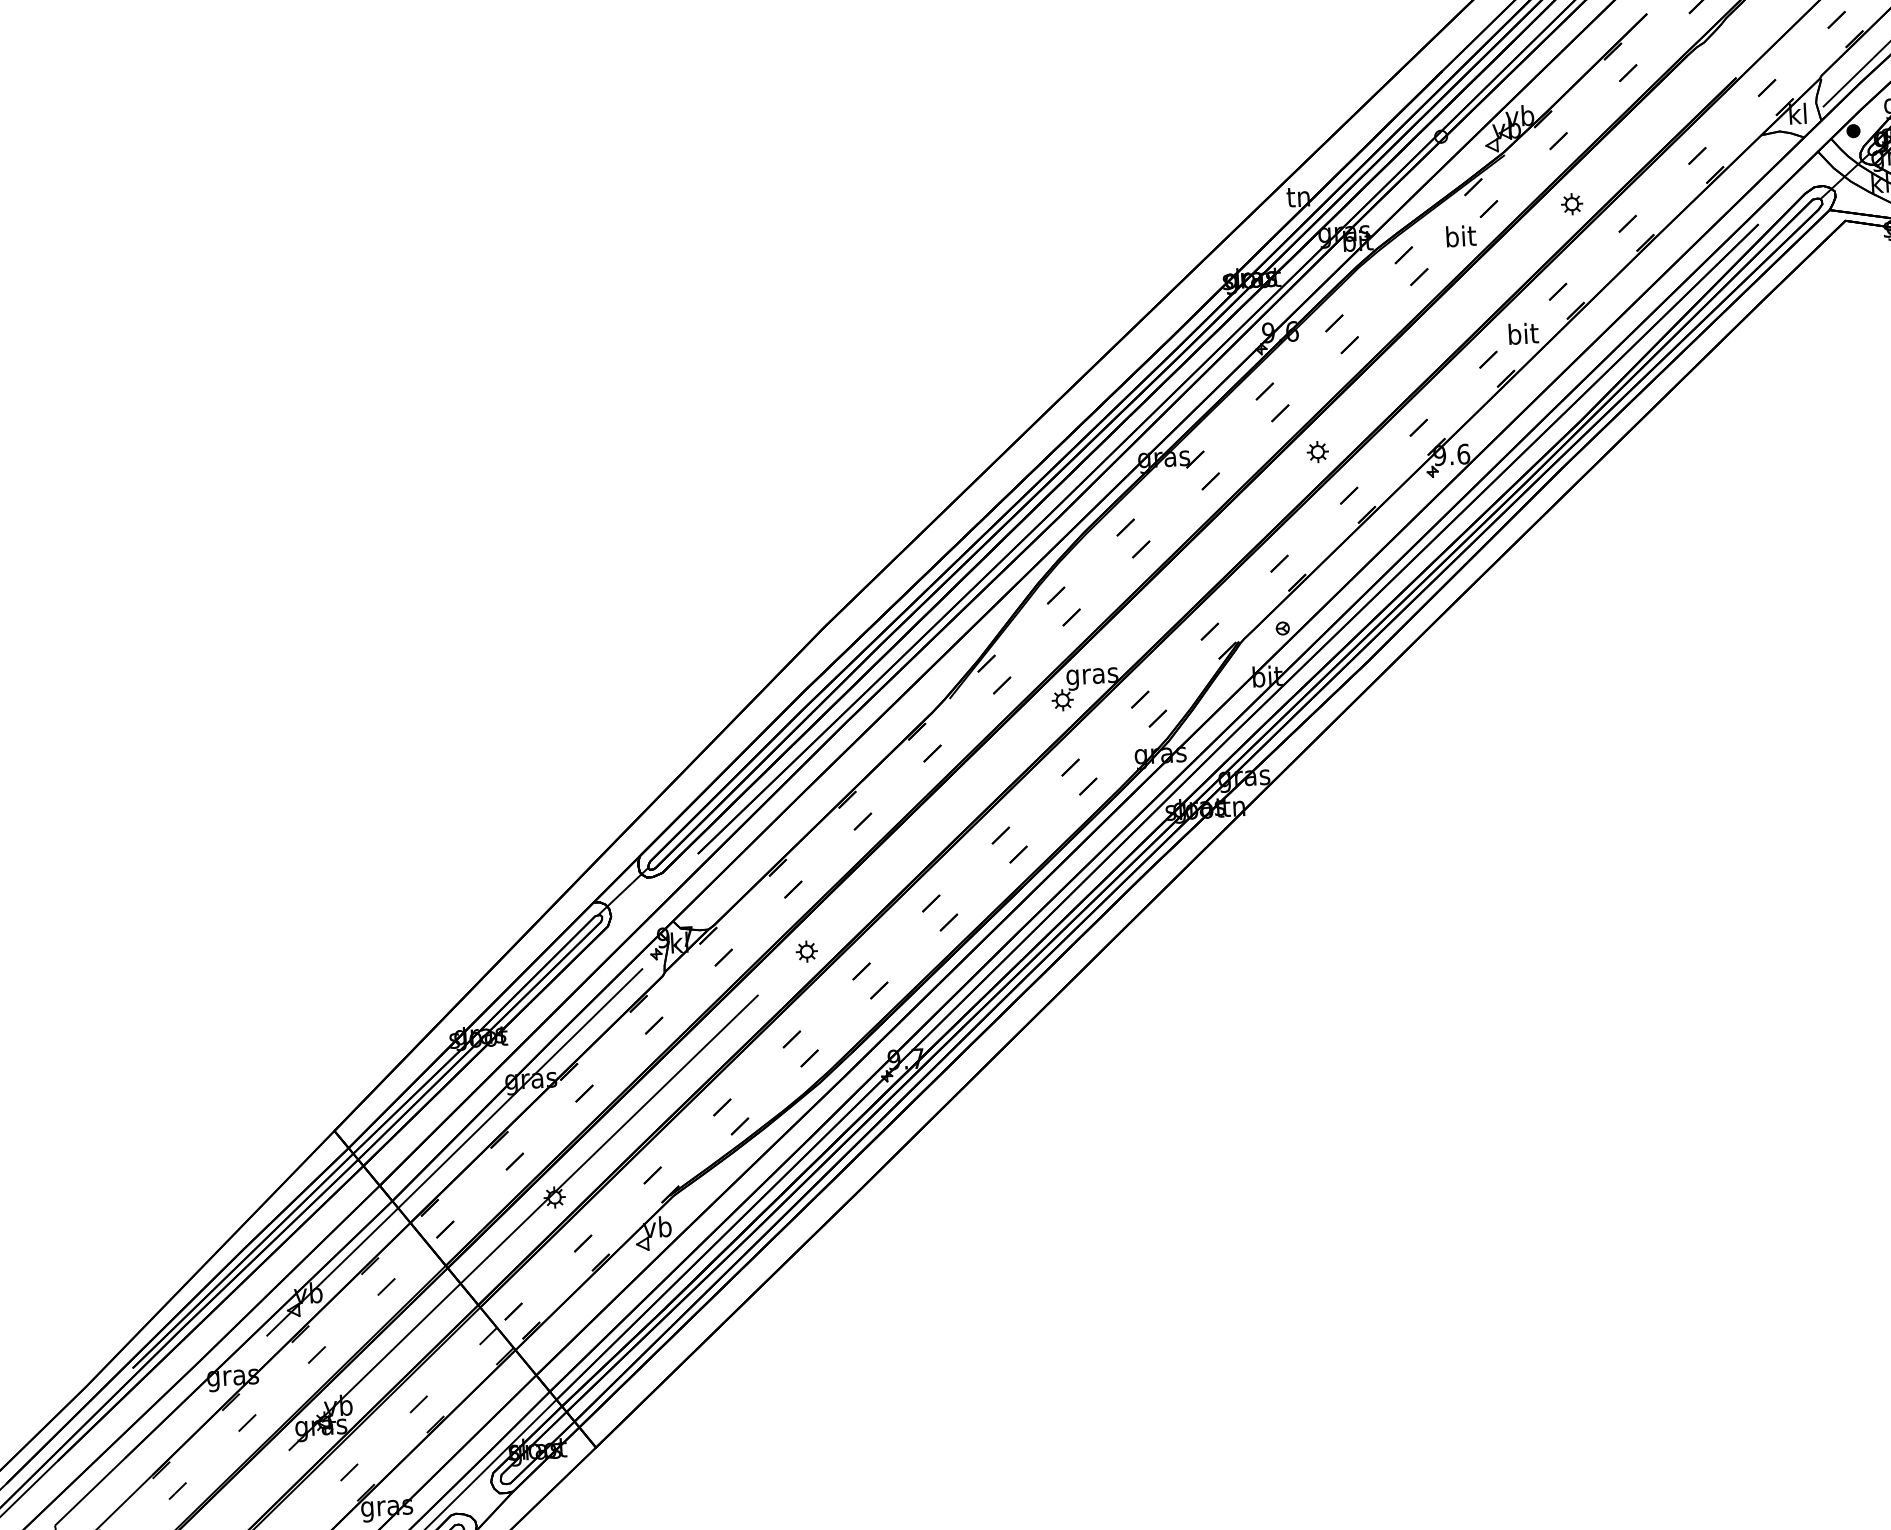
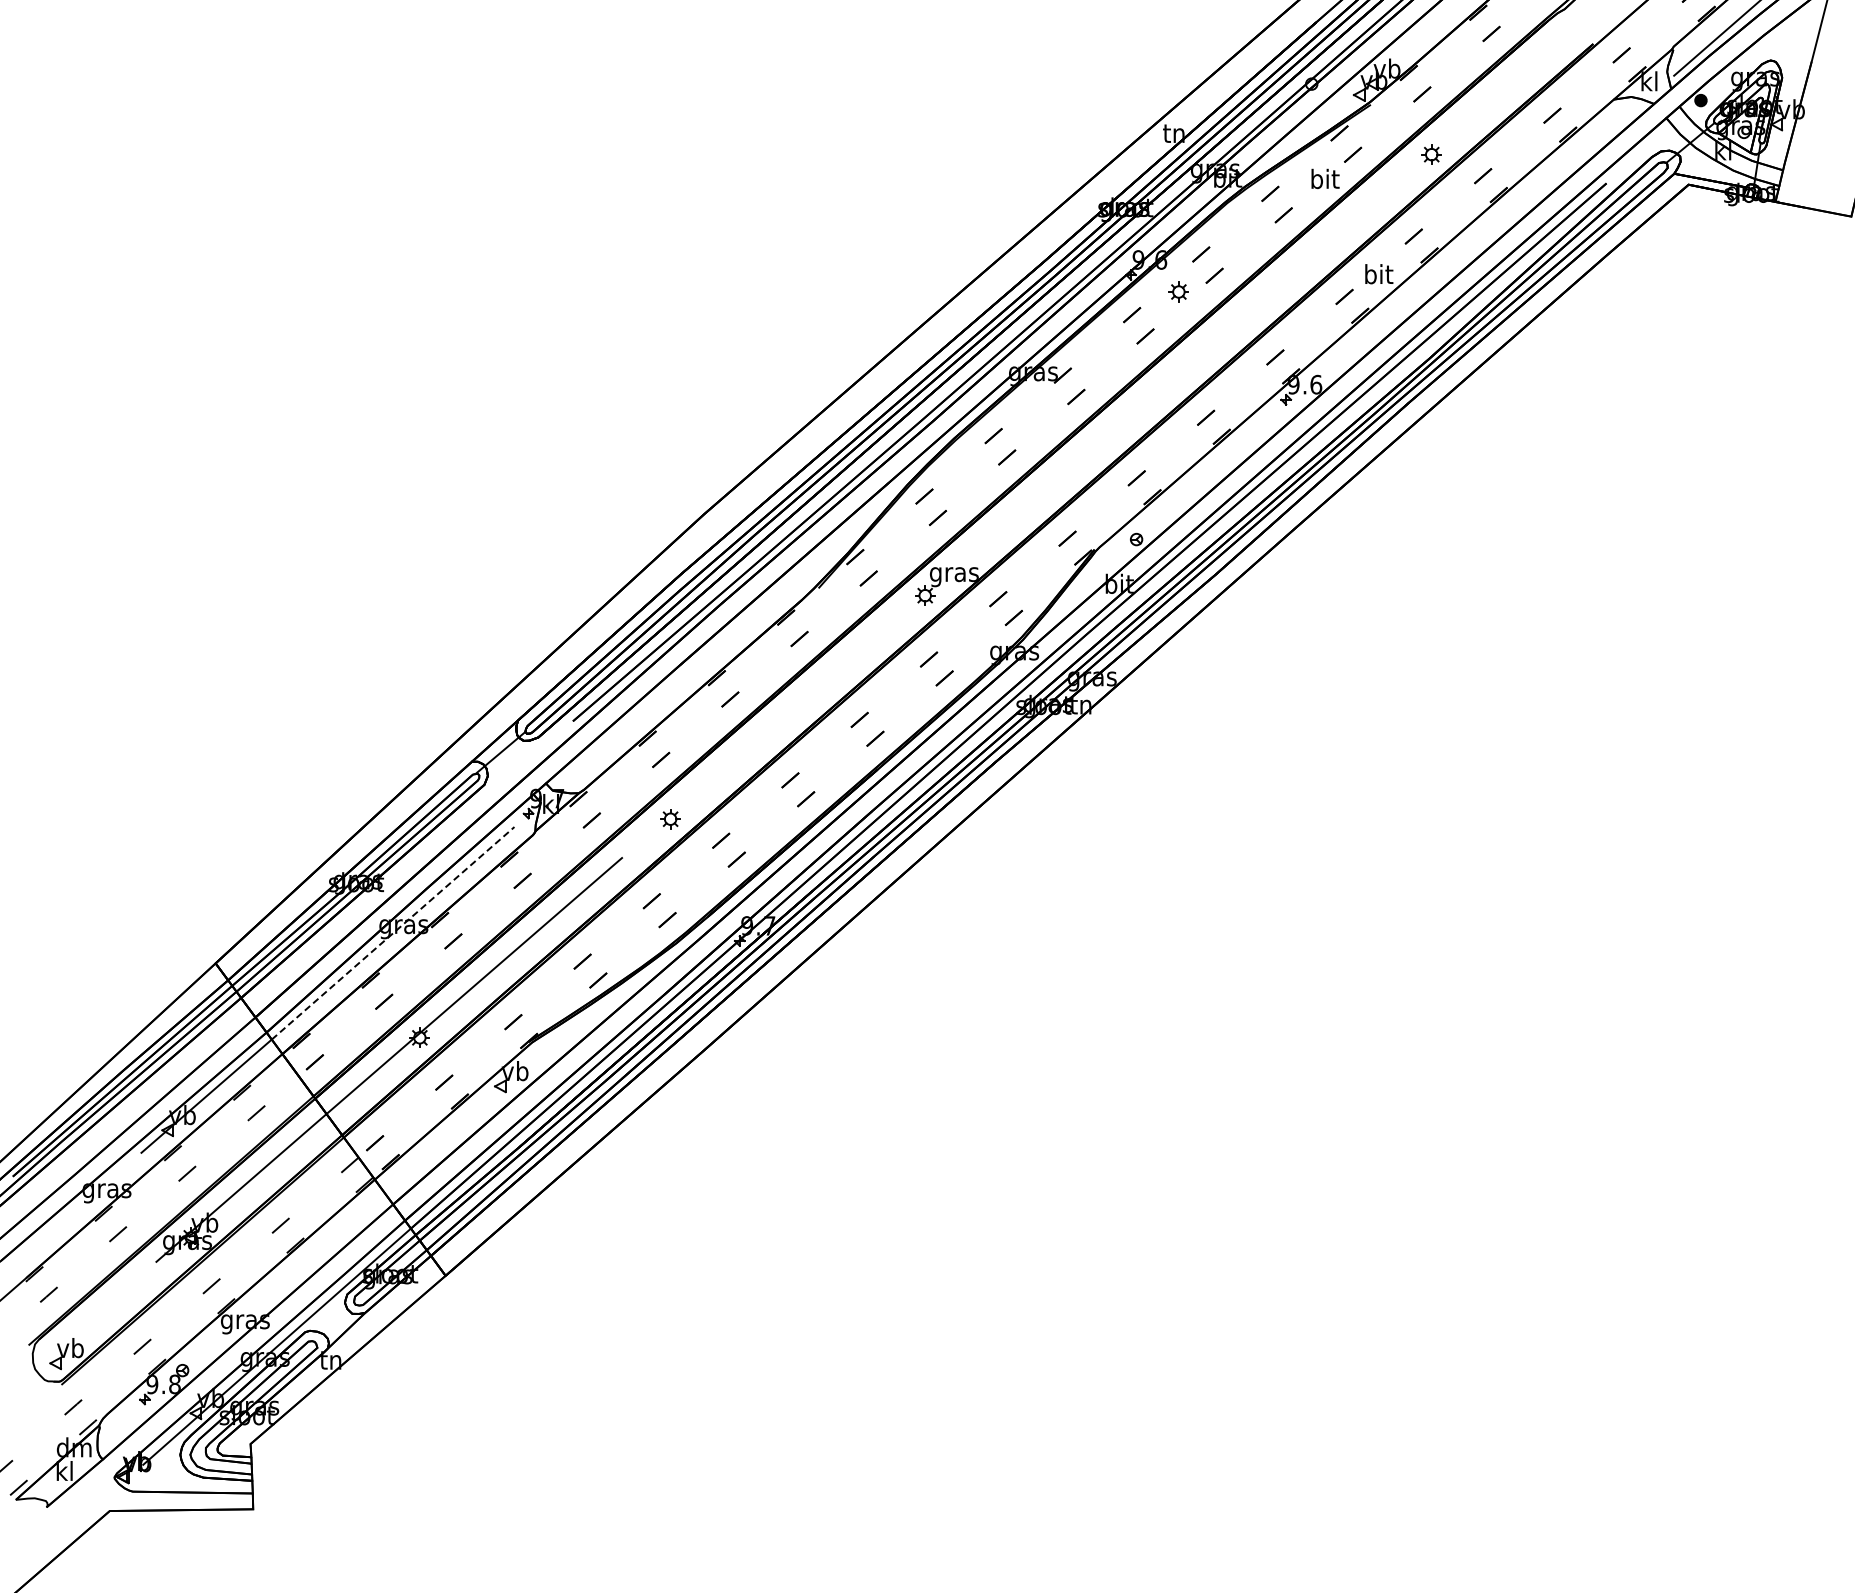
part: (1317, 451) -> (1178, 291), moved
line: (520, 1087) -> (393, 932), solid -> dashed

